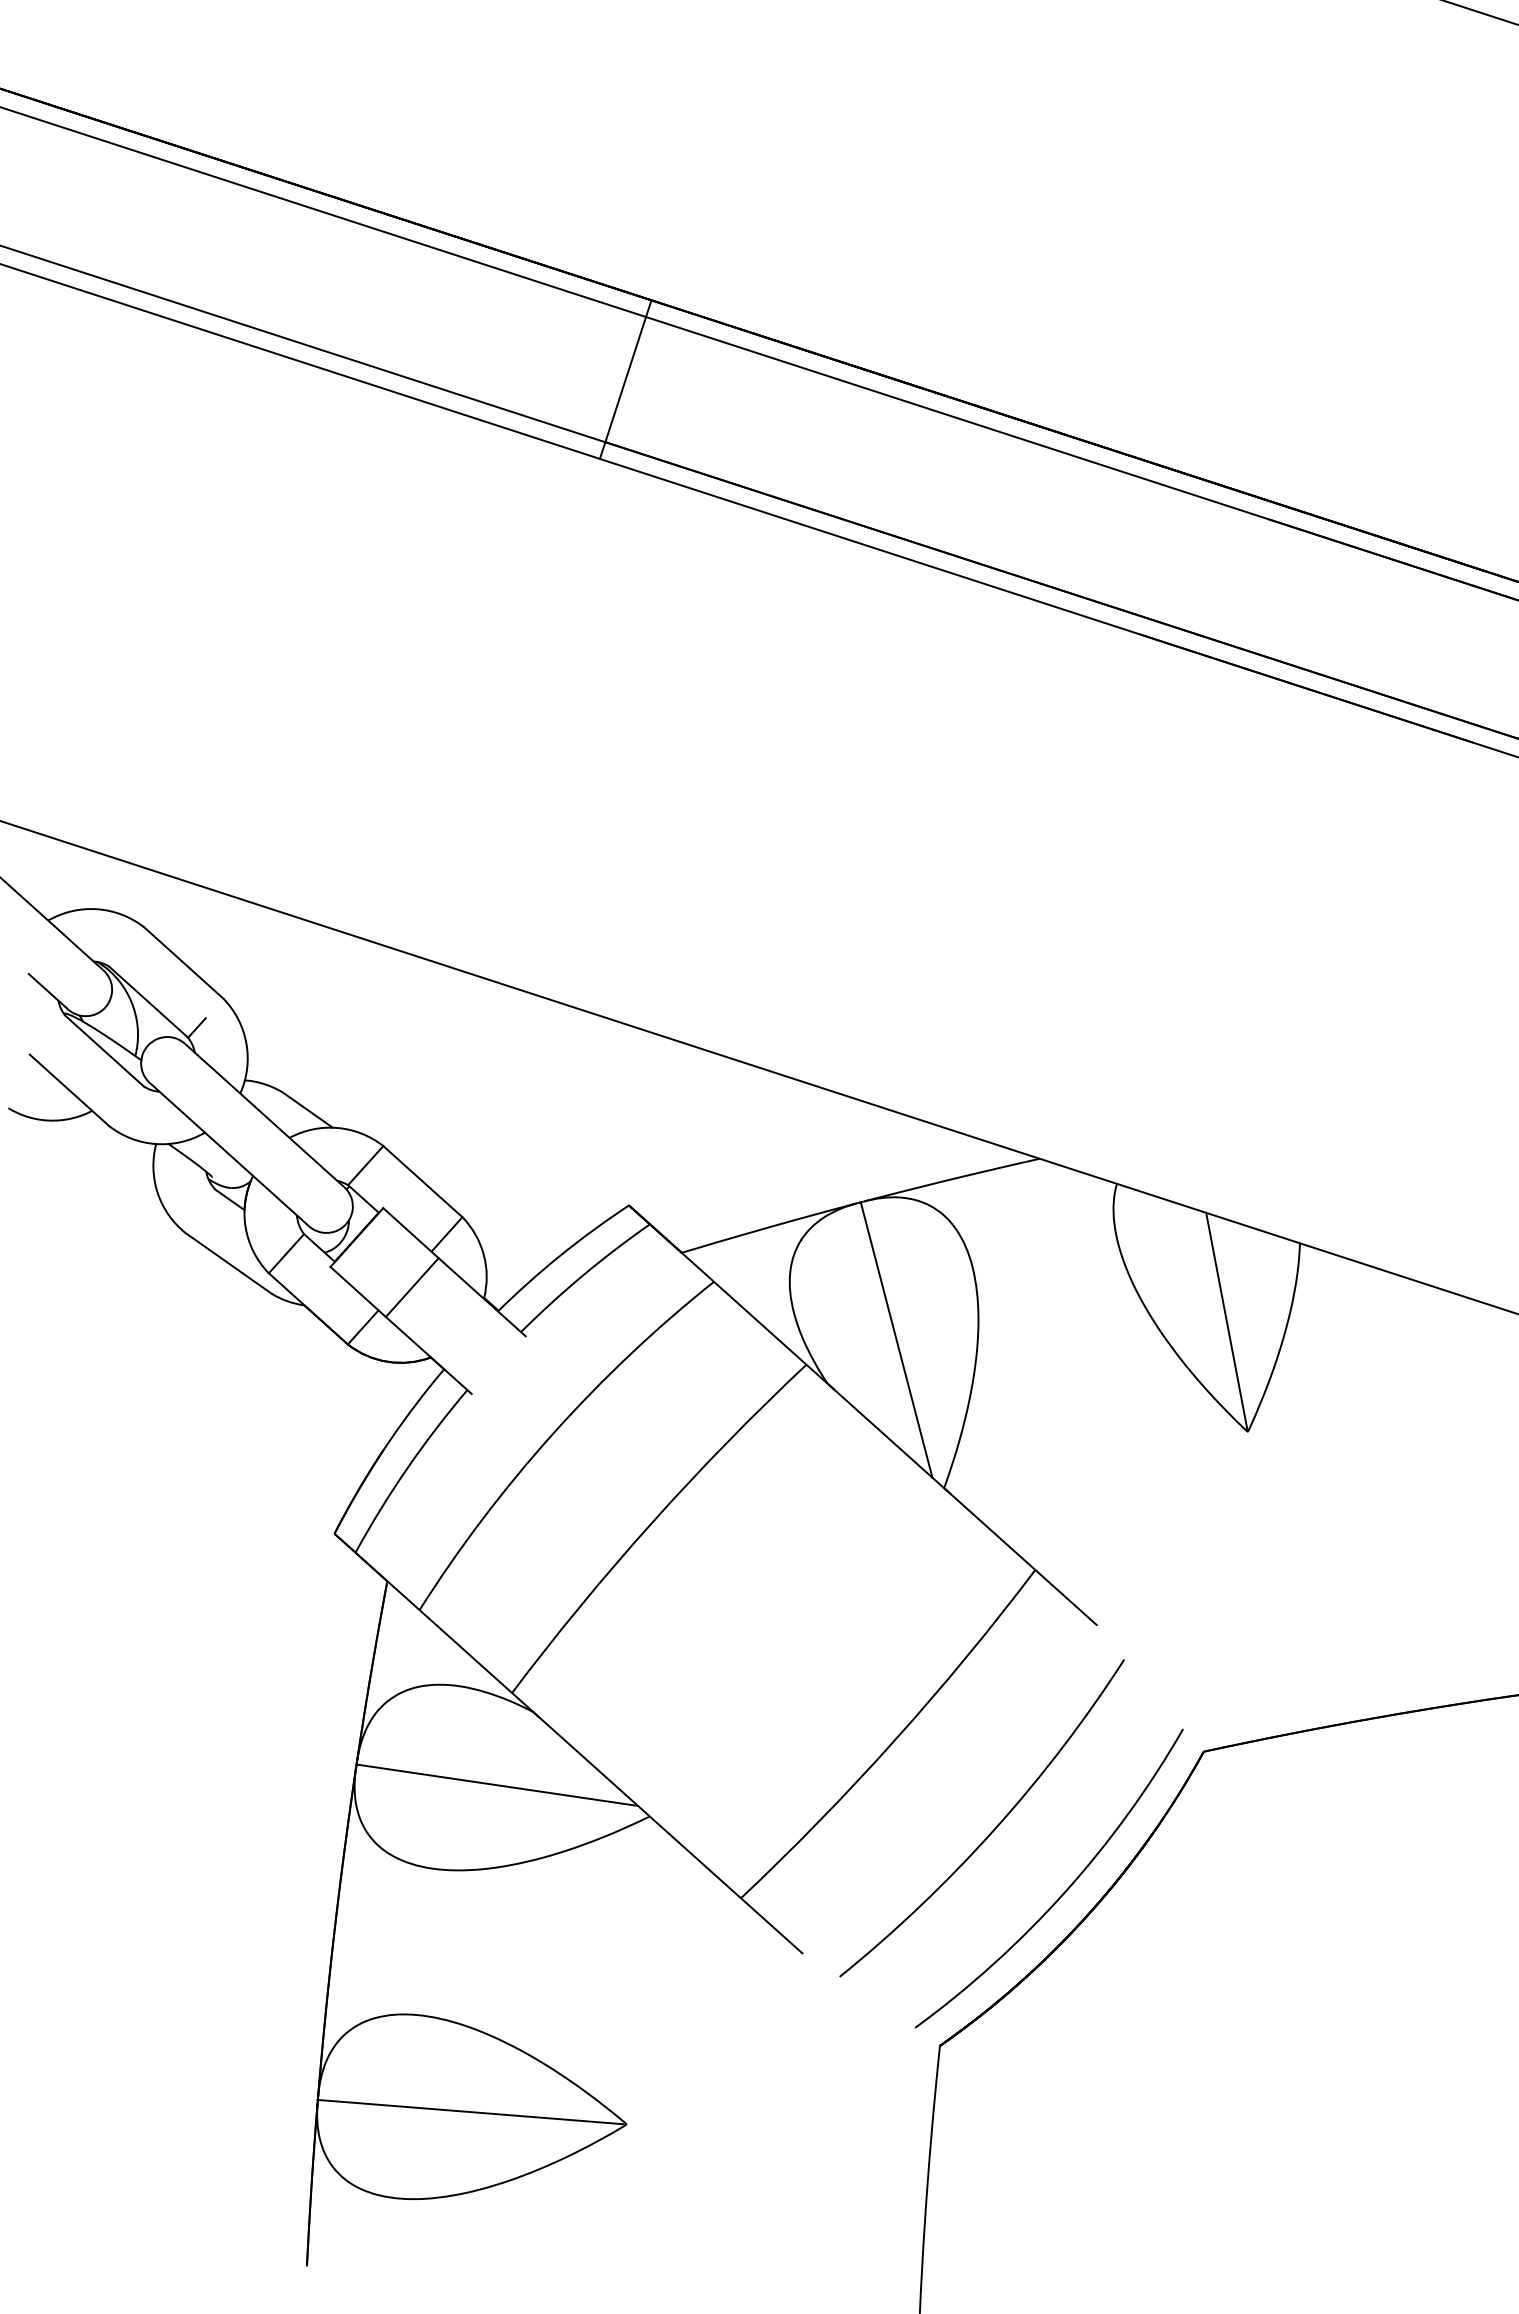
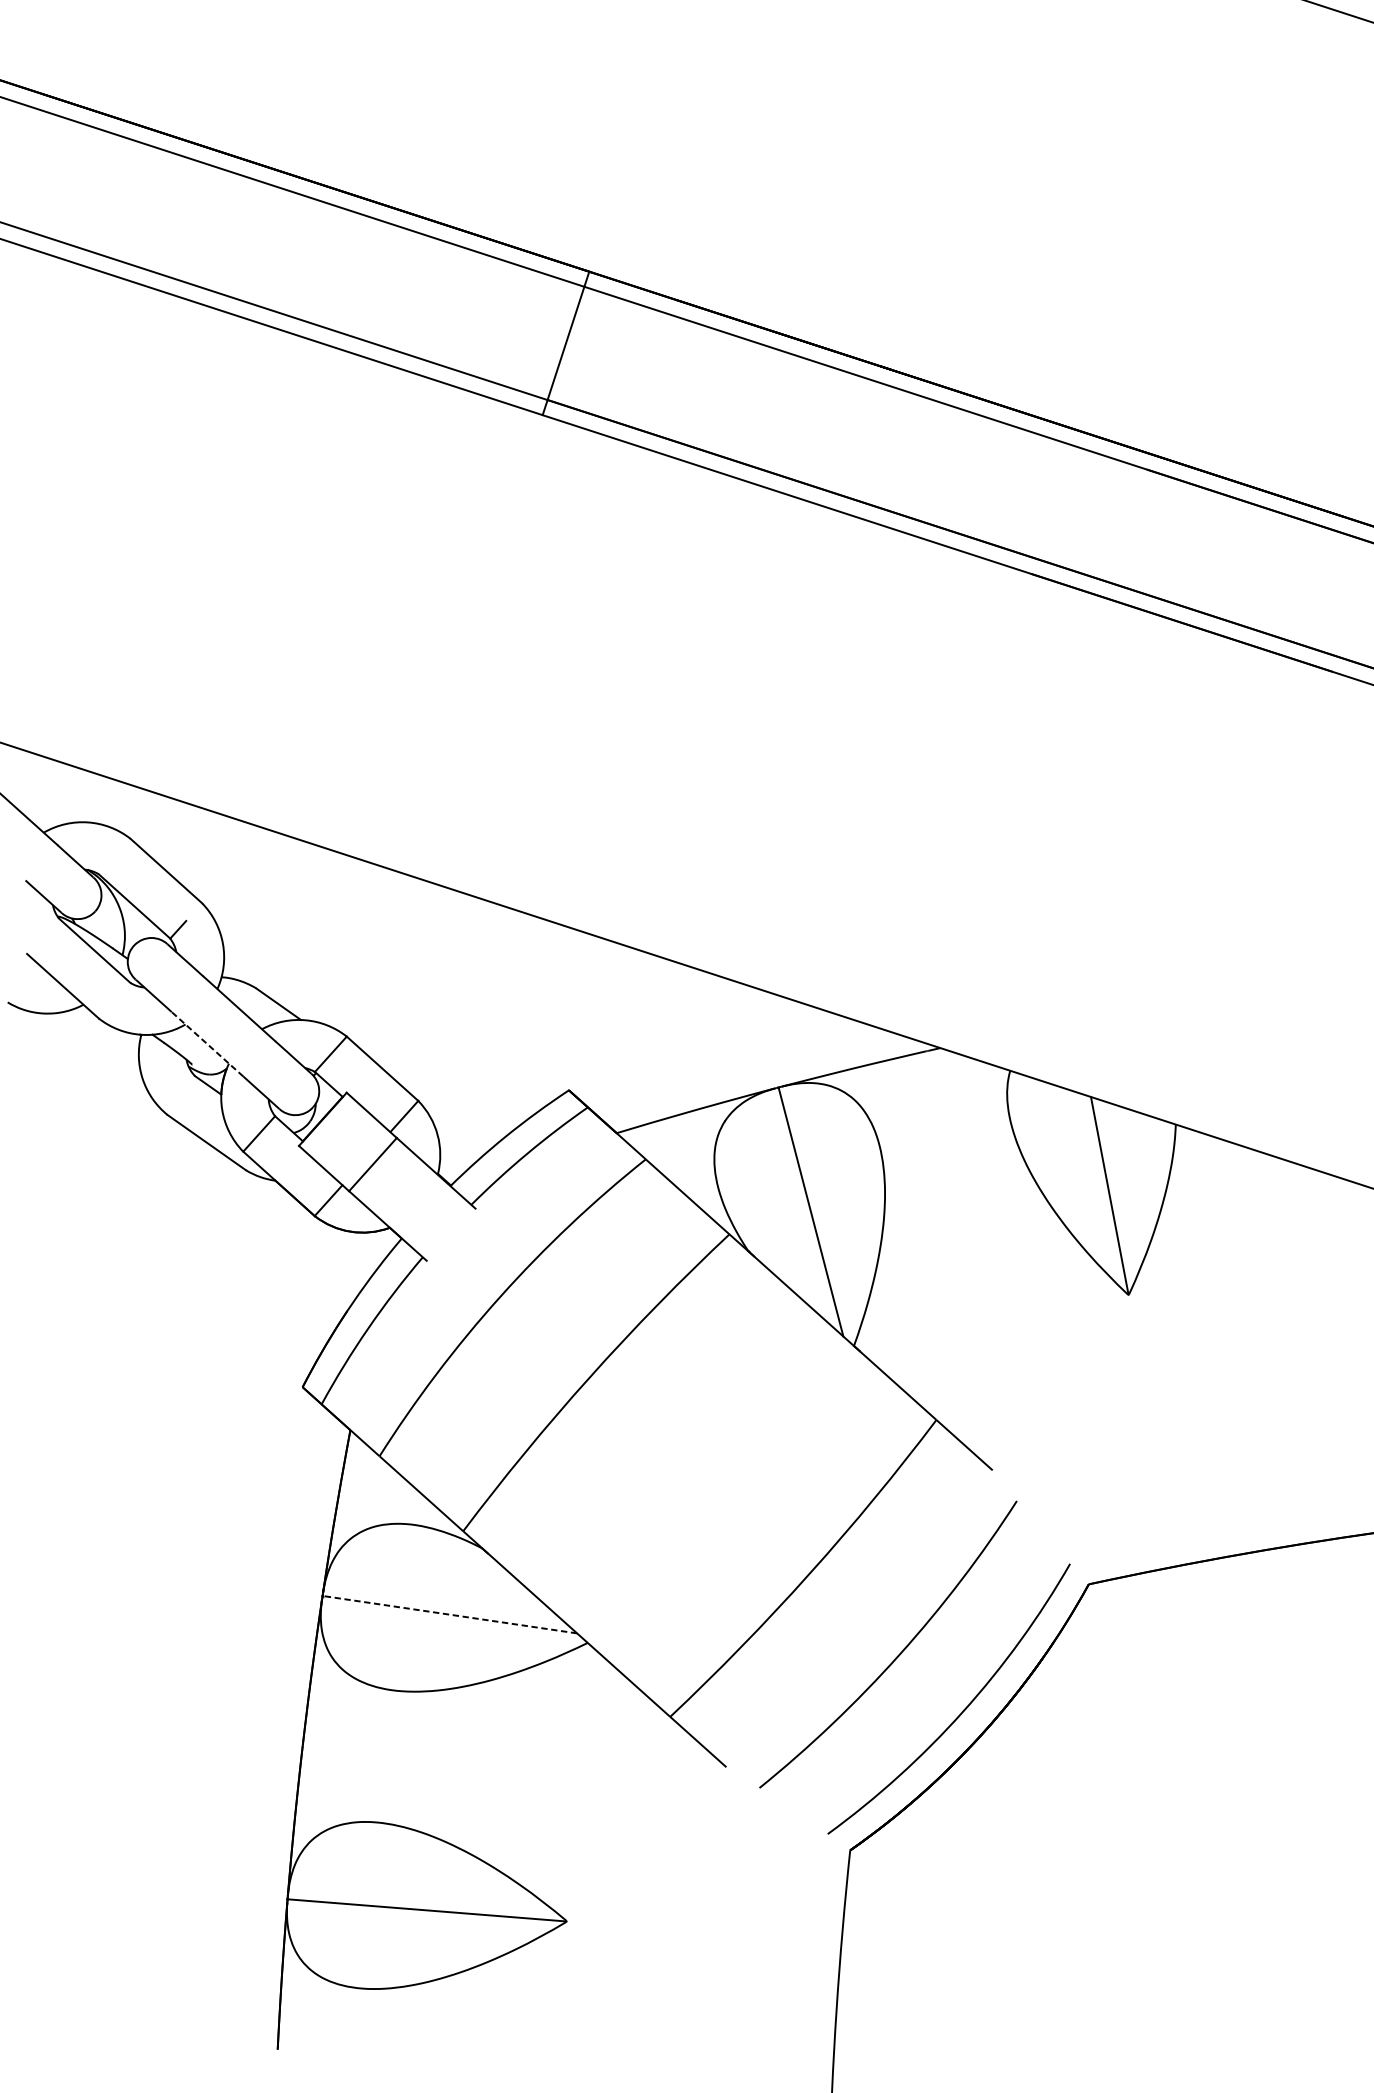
line: (228, 1154) -> (206, 1044), solid -> dashed
line: (497, 1785) -> (450, 1614), solid -> dashed

